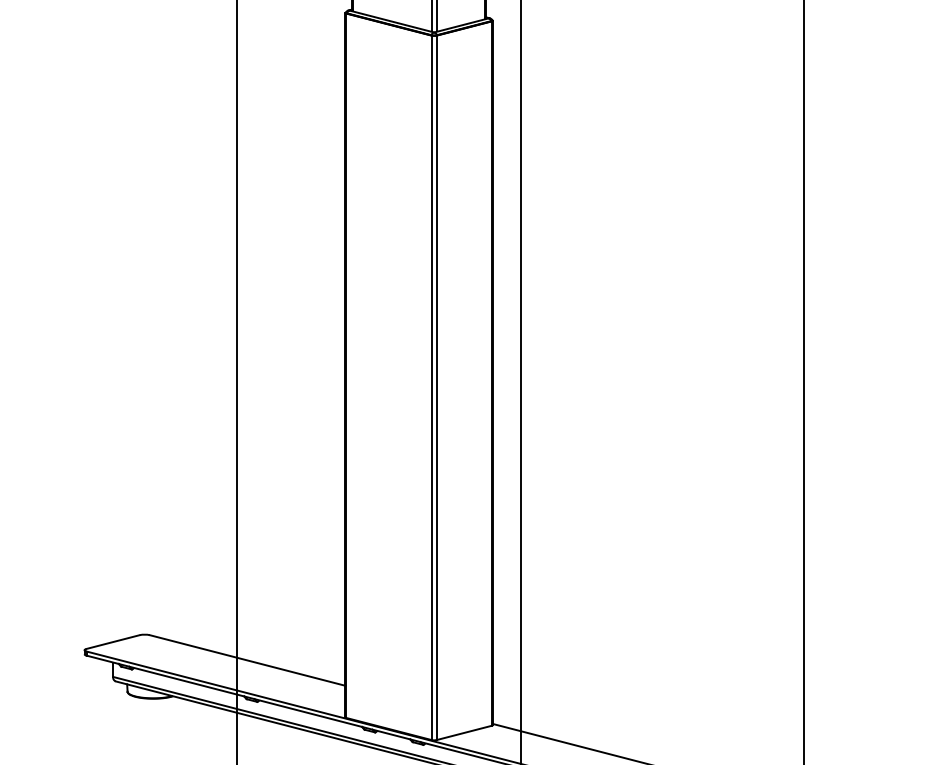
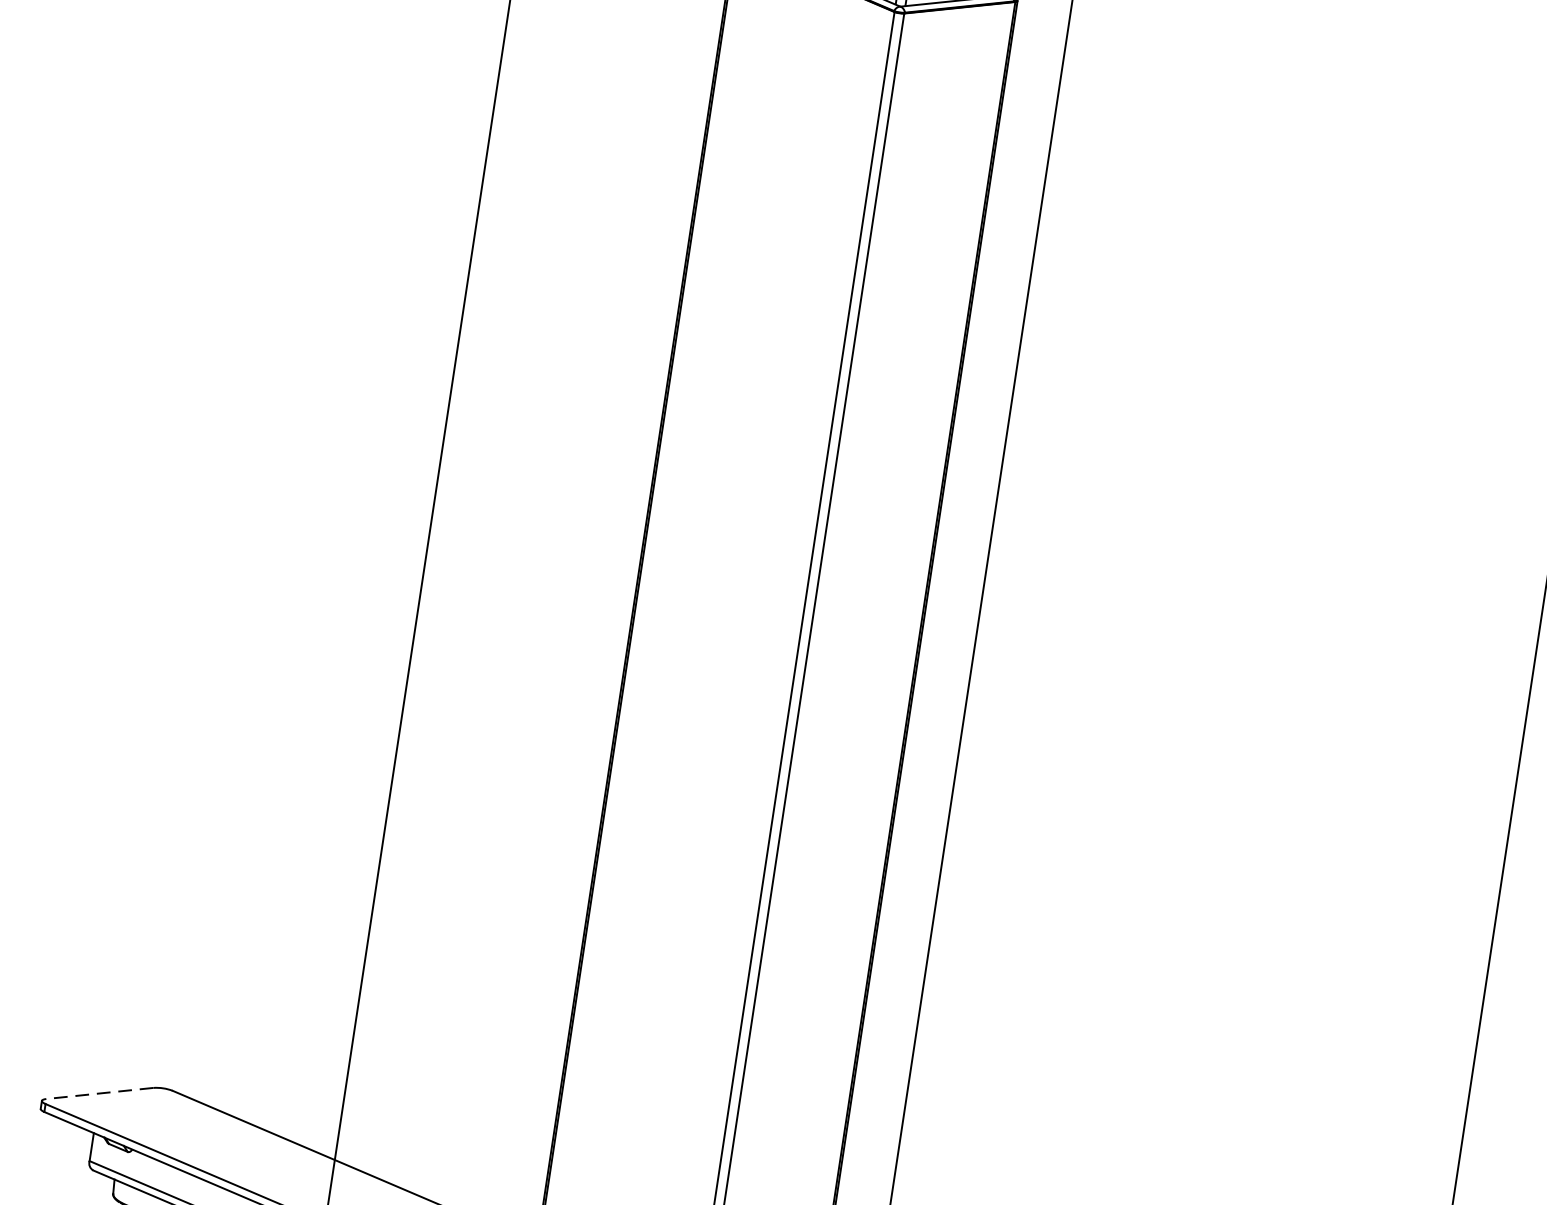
line: (112, 642) -> (98, 1094), solid -> dashed

